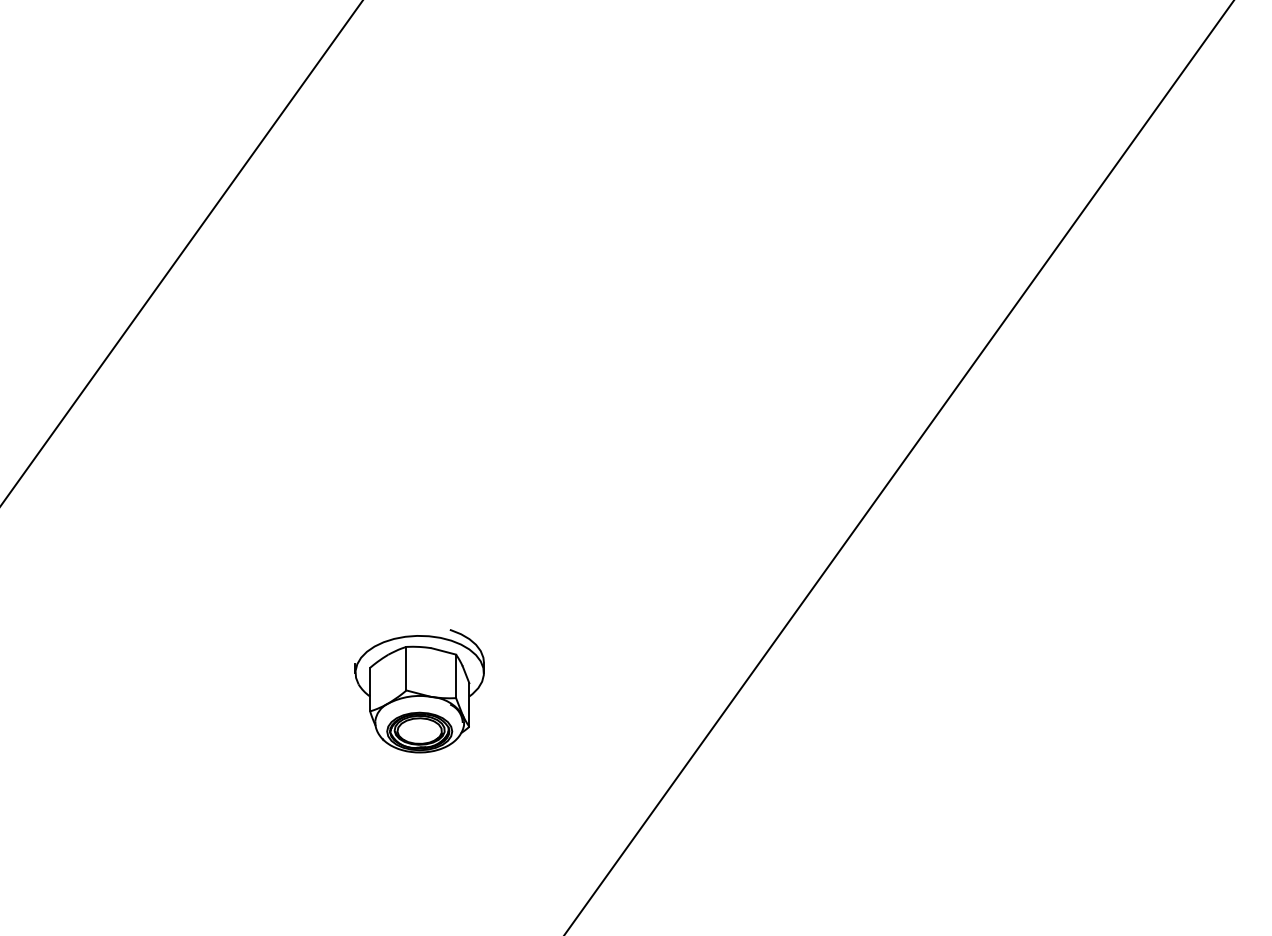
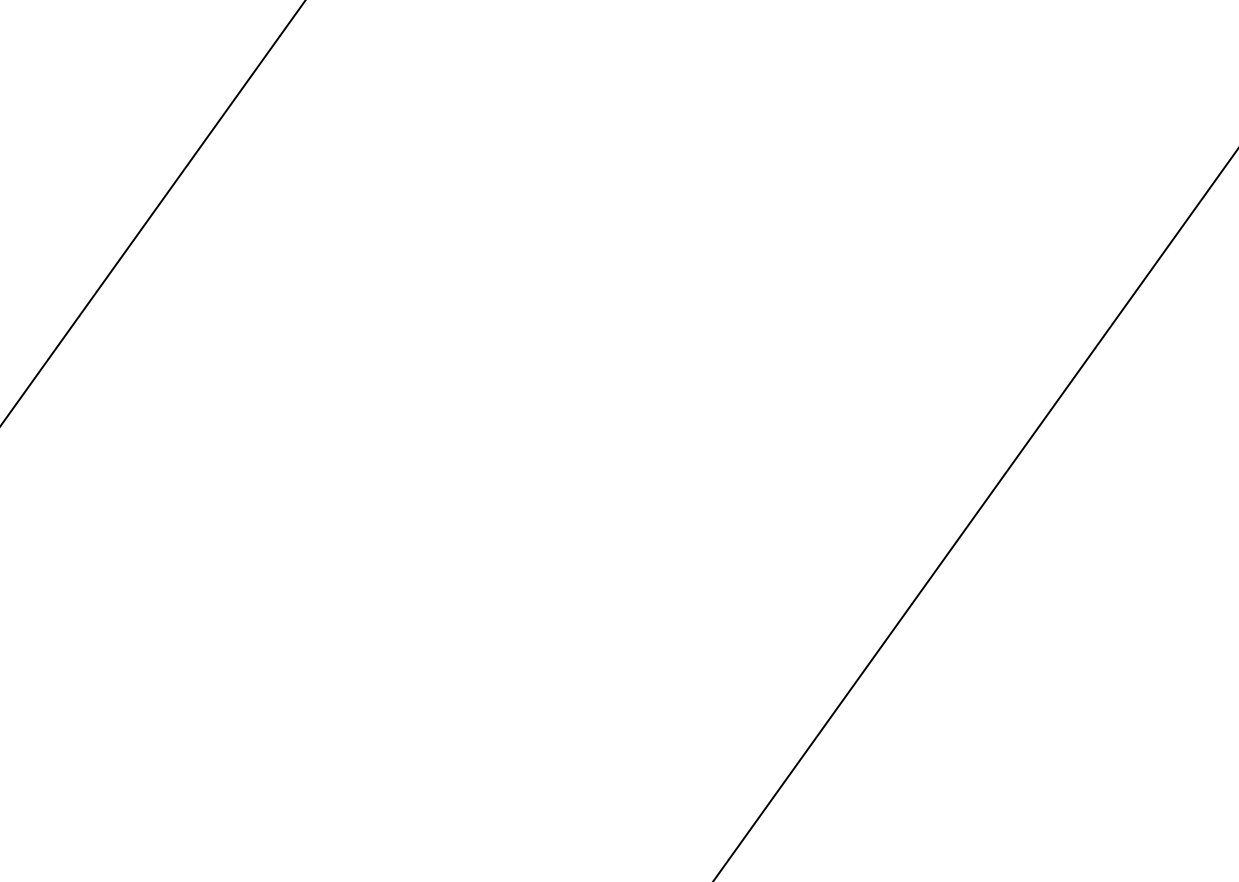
part: (419, 691) -> (464, 696), removed

